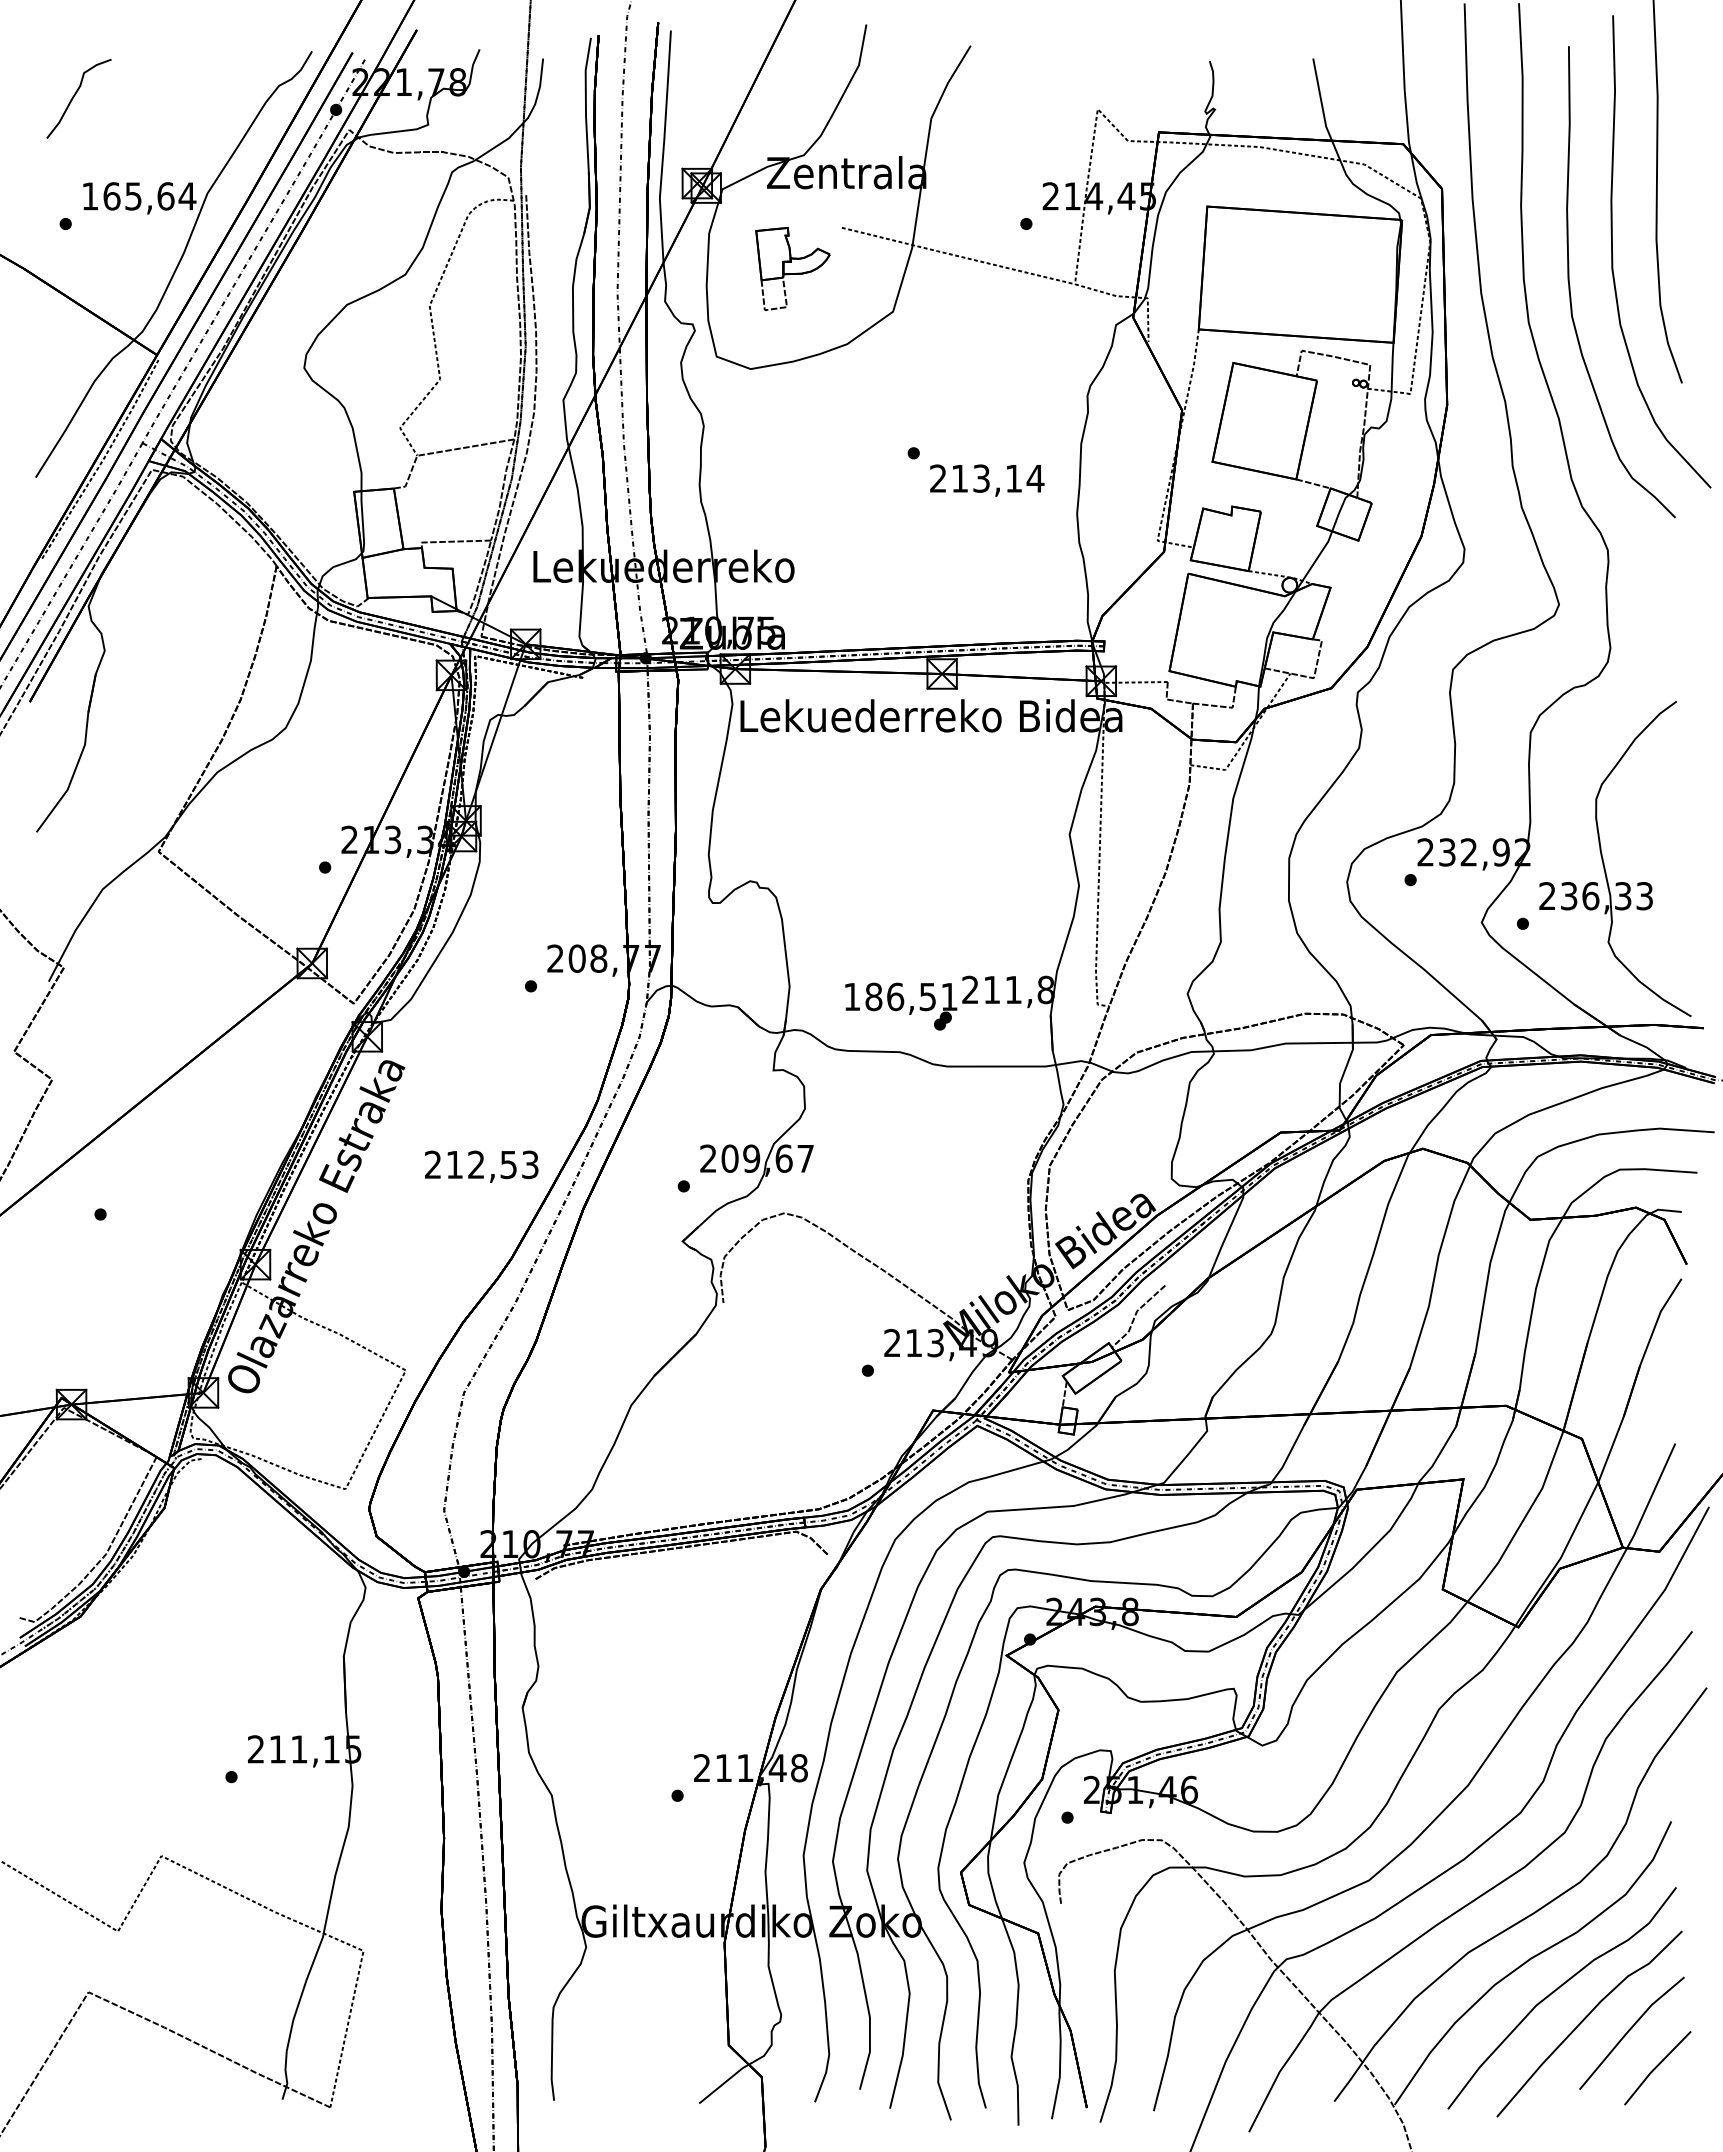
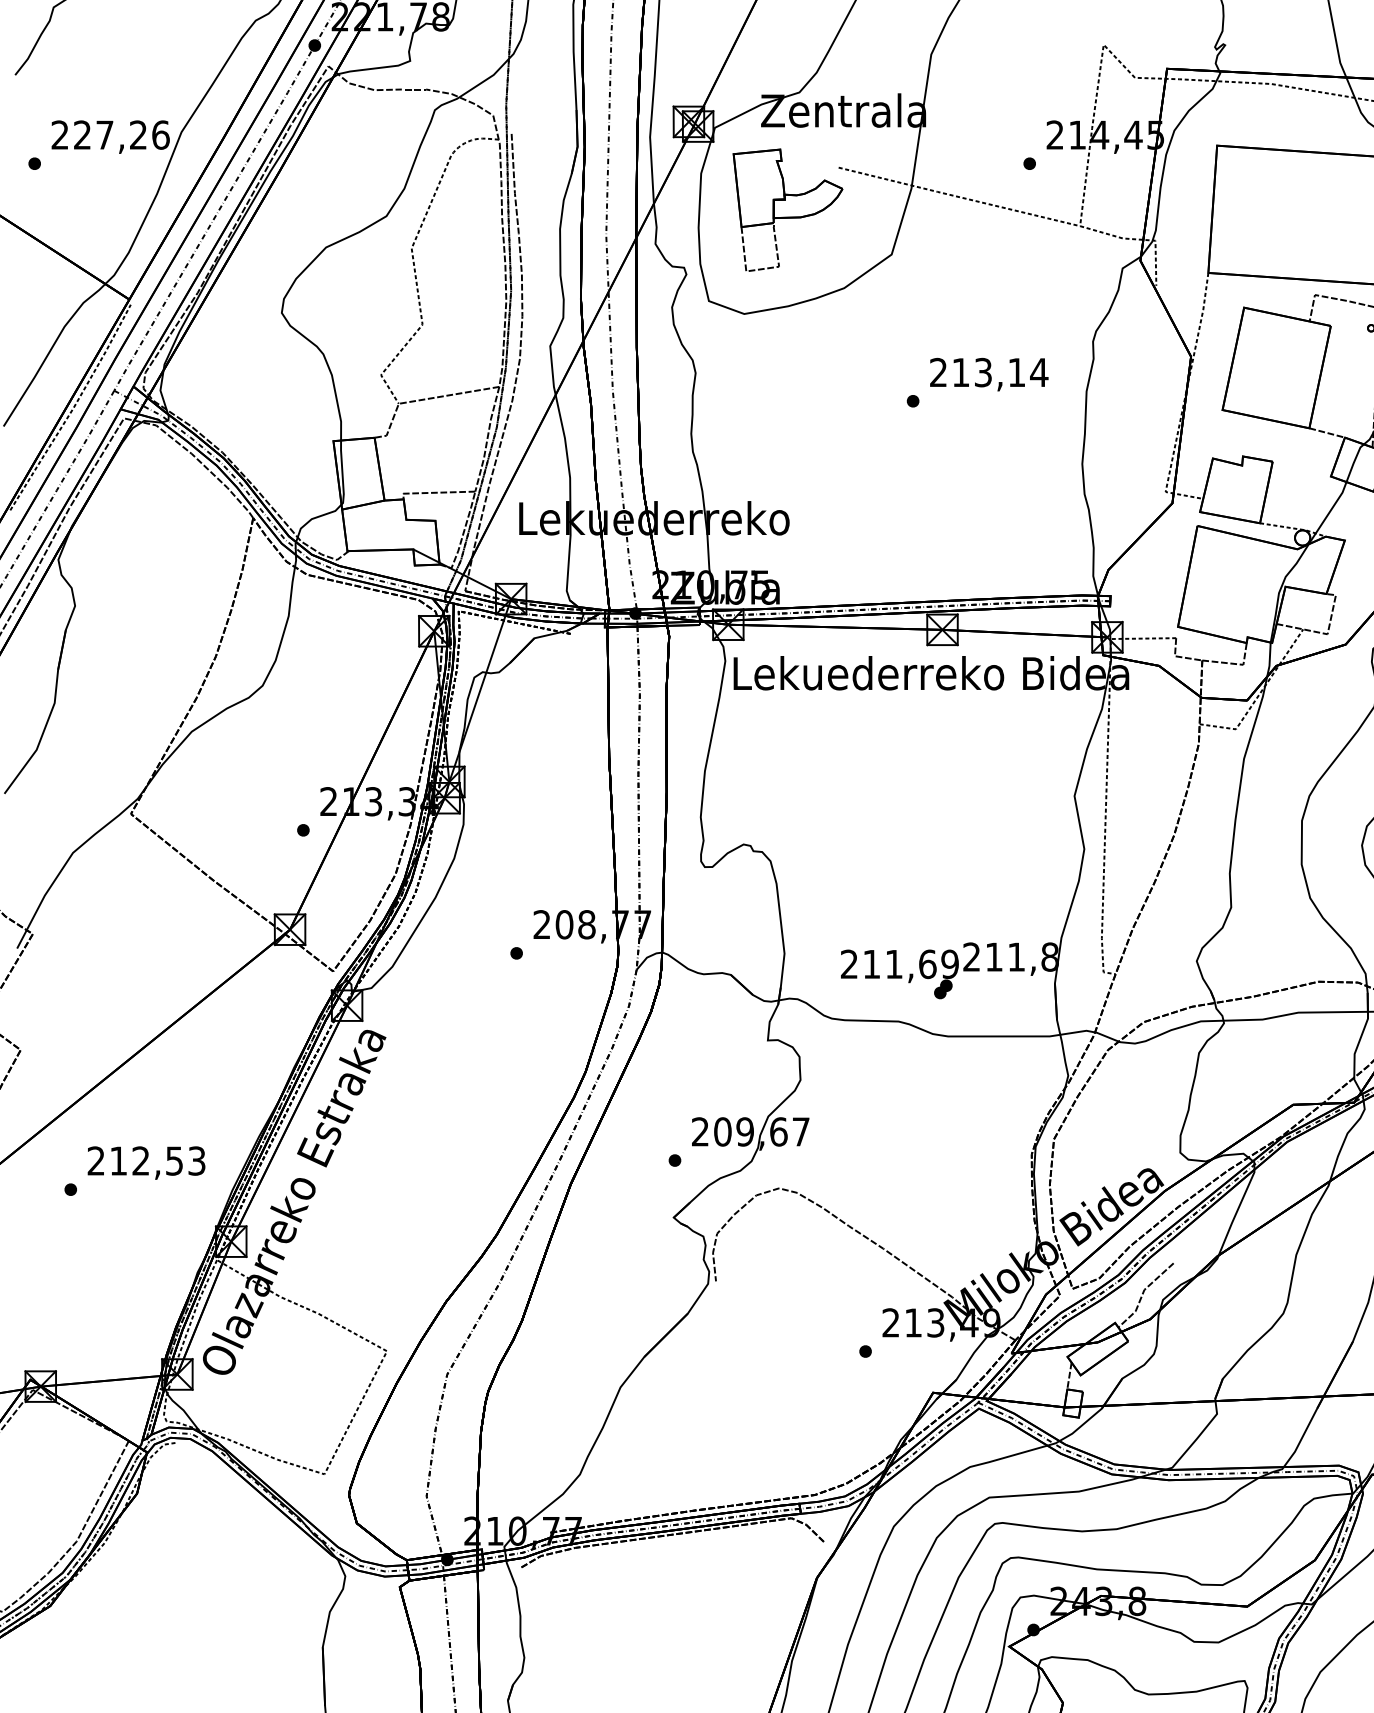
text: (139, 196) -> (111, 135), 165,64 -> 227,26
part: (792, 268) -> (787, 209), size x1.43
text: (987, 480) -> (989, 374), moved
text: (900, 996) -> (899, 963), 186,51 -> 211,69
text: (481, 1166) -> (146, 1162), moved

